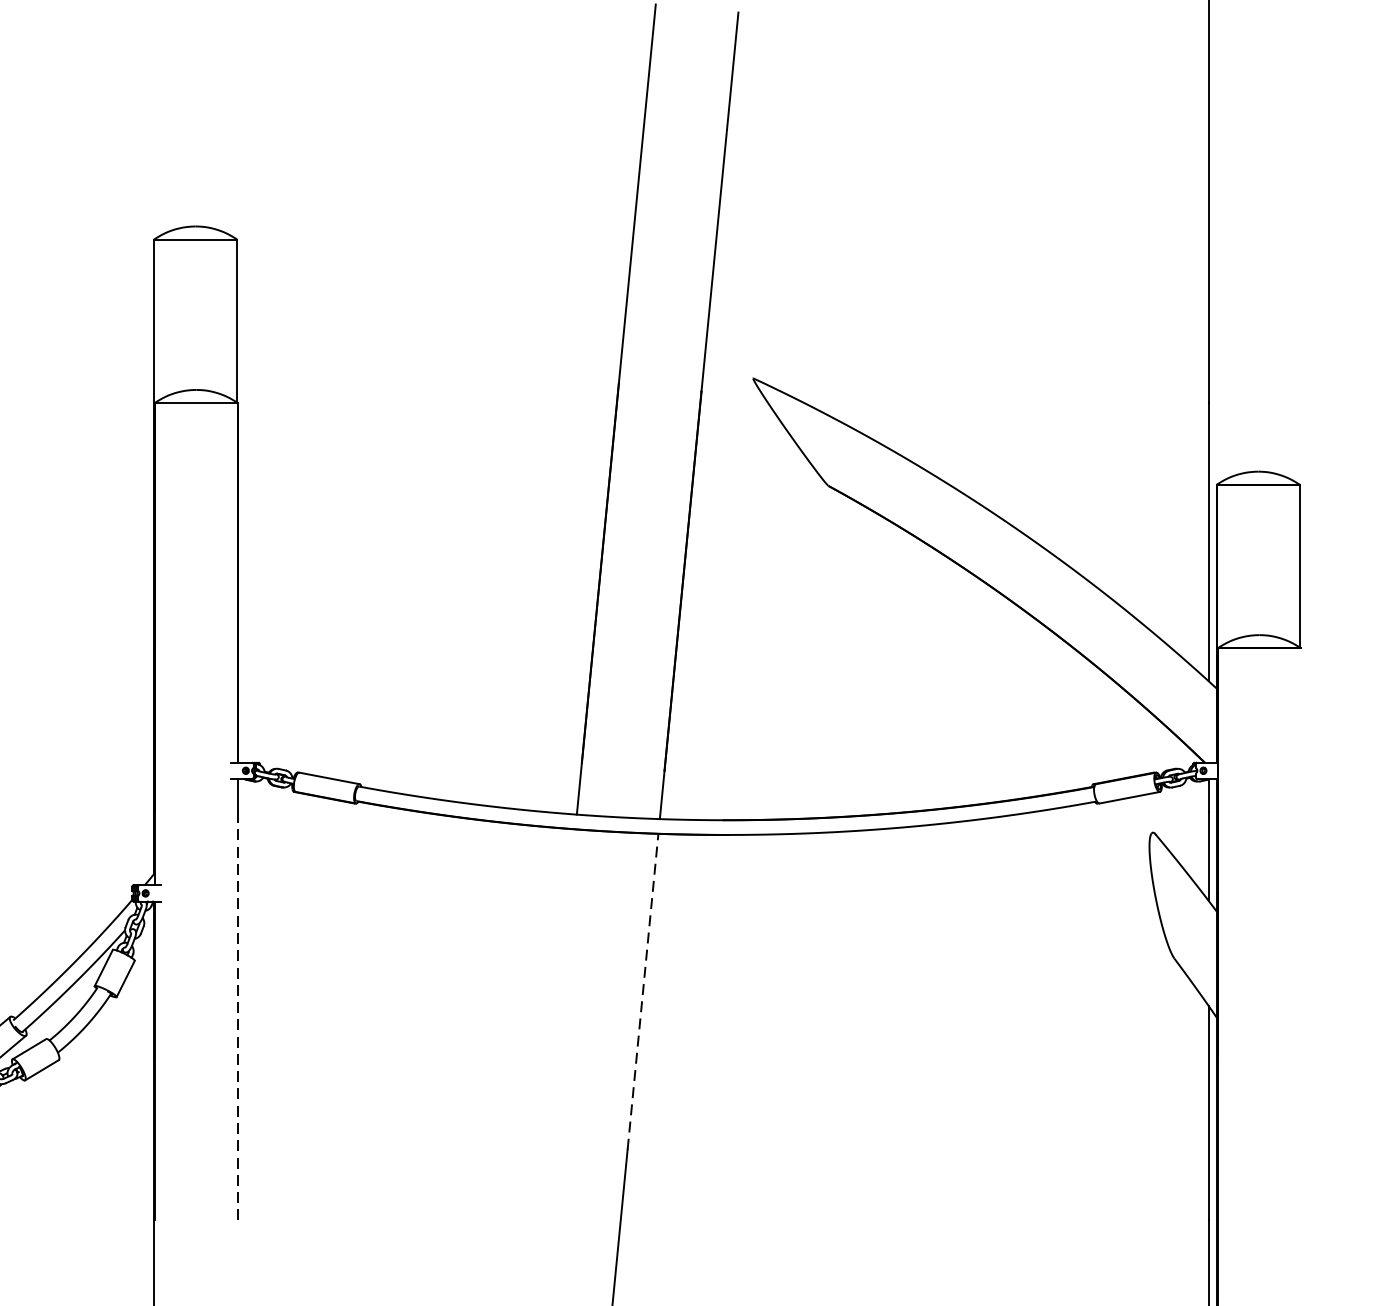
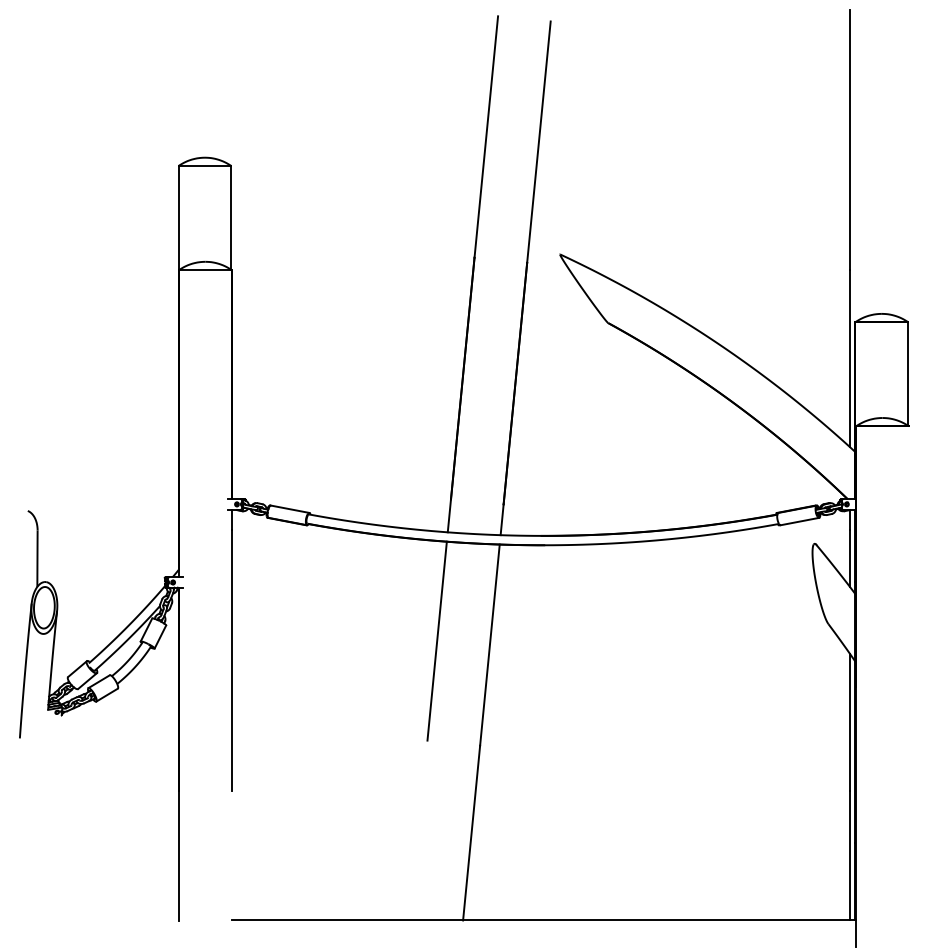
line: (559, 984) -> (436, 640), added
line: (642, 990) -> (489, 644), dashed -> solid
line: (237, 1015) -> (231, 660), dashed -> solid

